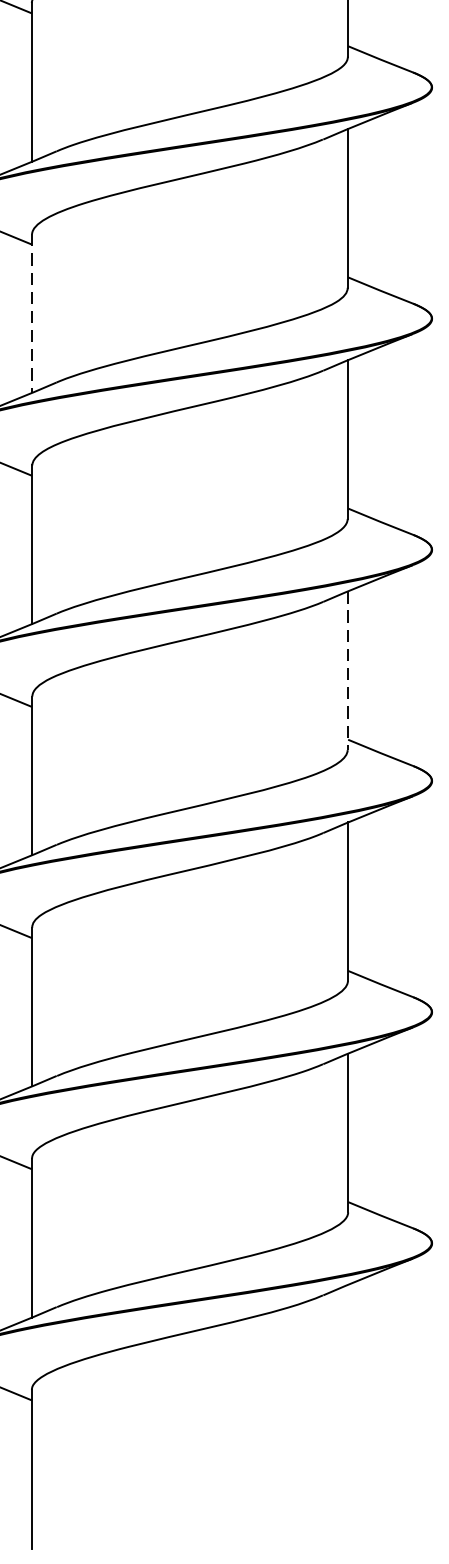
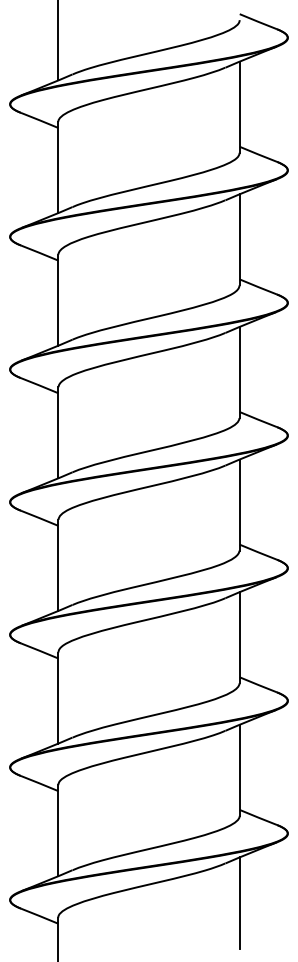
line: (32, 314) -> (58, 300), dashed -> solid
line: (347, 671) -> (239, 505), dashed -> solid
line: (347, 1363) -> (239, 902), added

